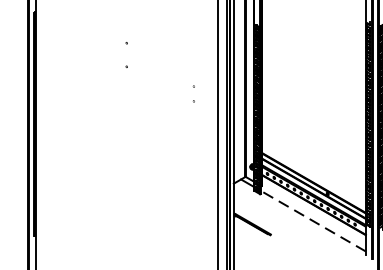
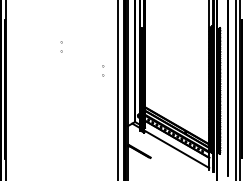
part: (126, 54) -> (61, 46), size x0.62
line: (312, 221) -> (176, 149), dashed -> solid

